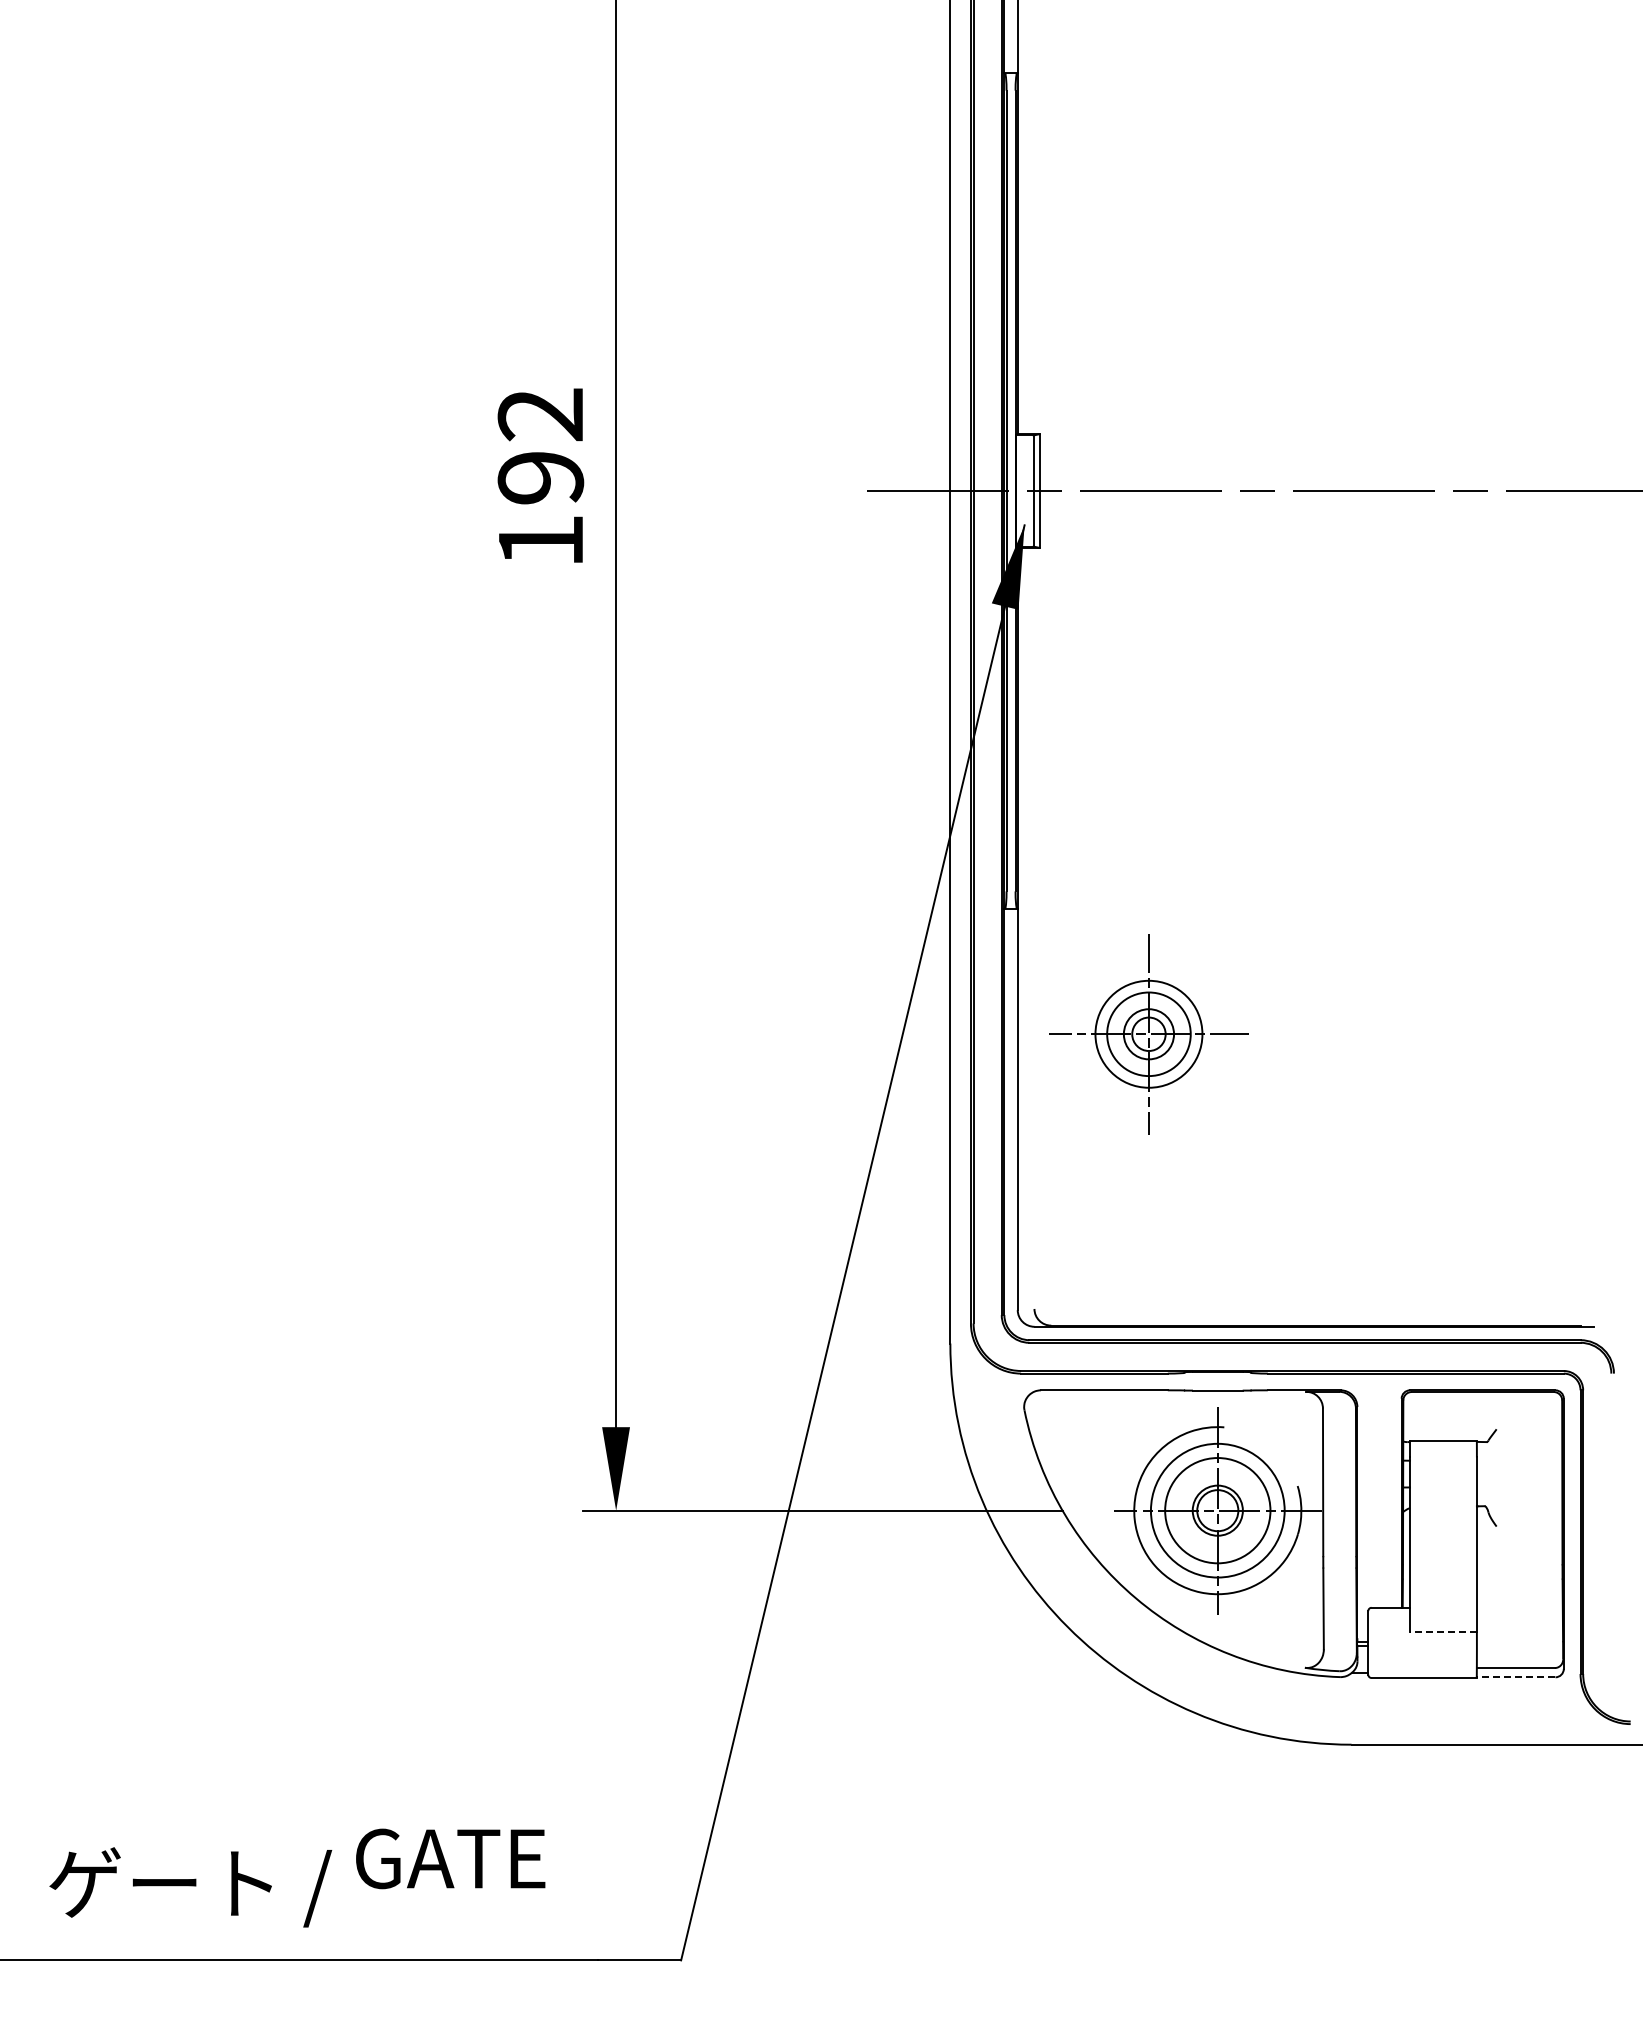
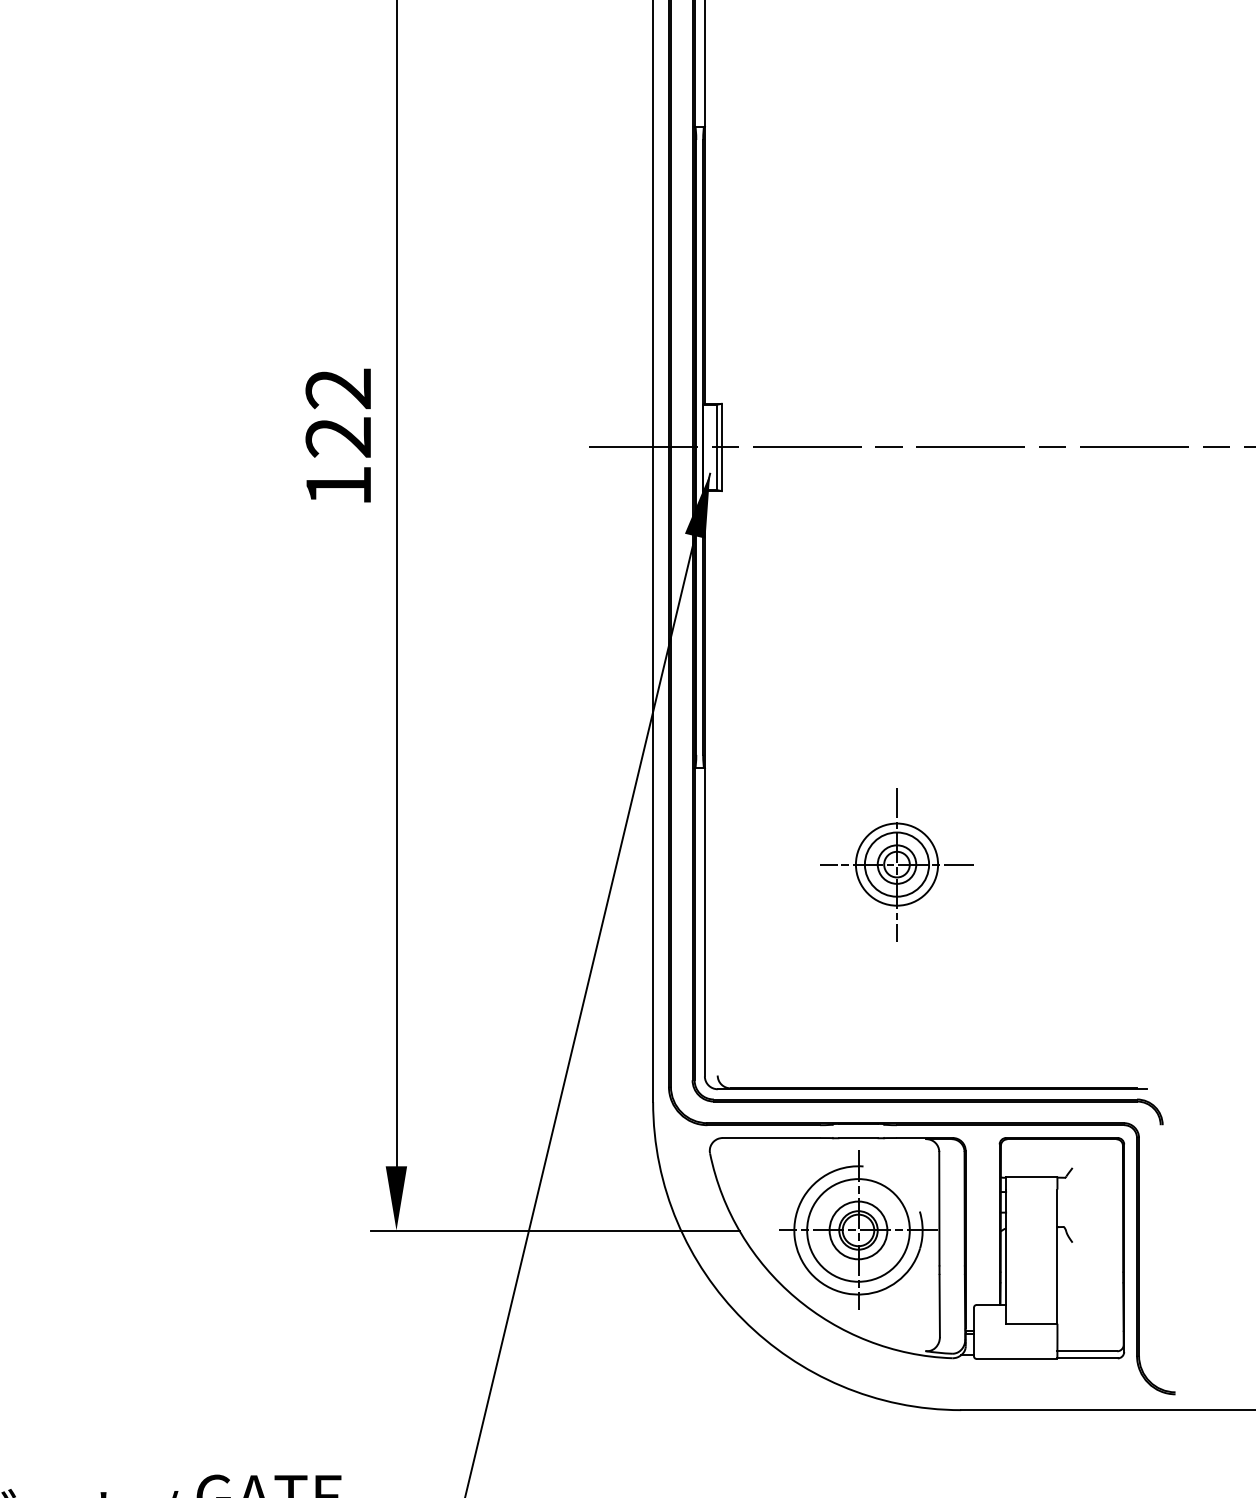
text: (541, 477) -> (339, 437), 192 -> 122
part: (1148, 1034) -> (896, 864), moved
circle: (1217, 1510) -> (858, 1230), size x0.71
line: (1442, 1632) -> (1031, 1323), dashed -> solid
line: (1515, 1677) -> (1087, 1358), dashed -> solid

